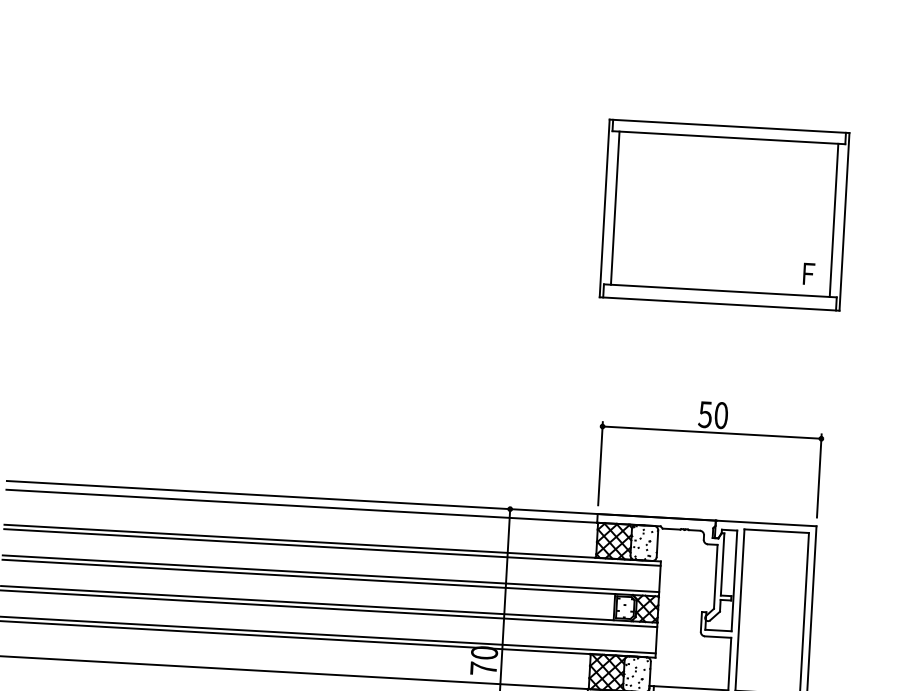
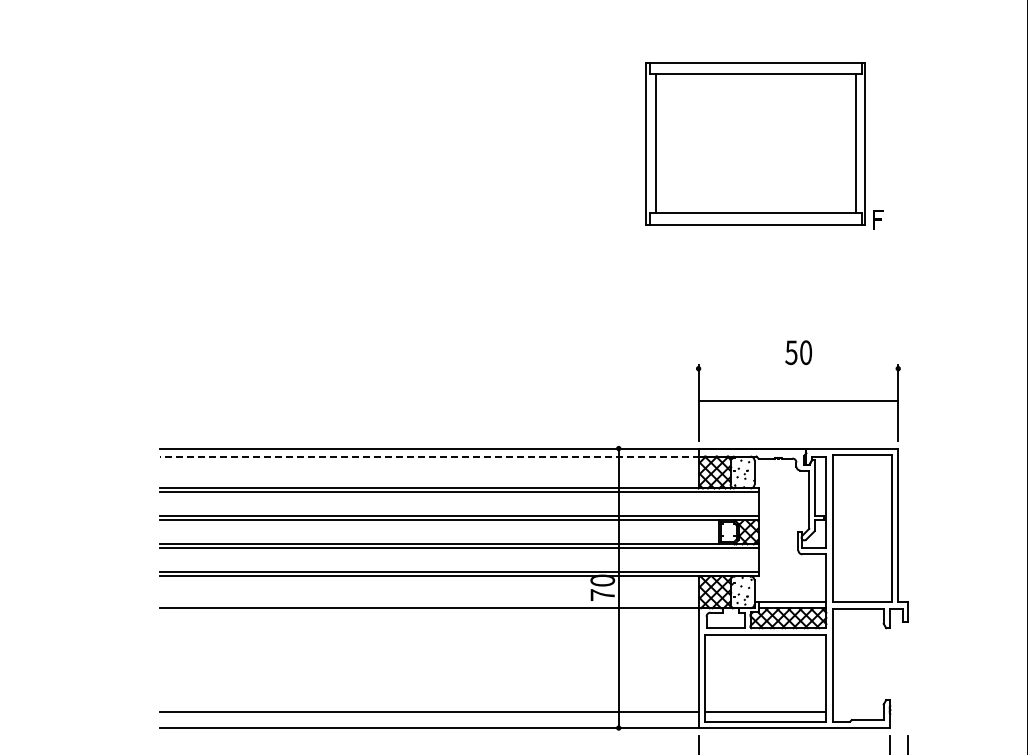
part: (724, 214) -> (755, 143), moved
line: (712, 432) -> (798, 400), moved
line: (302, 506) -> (429, 456), solid -> dashed

